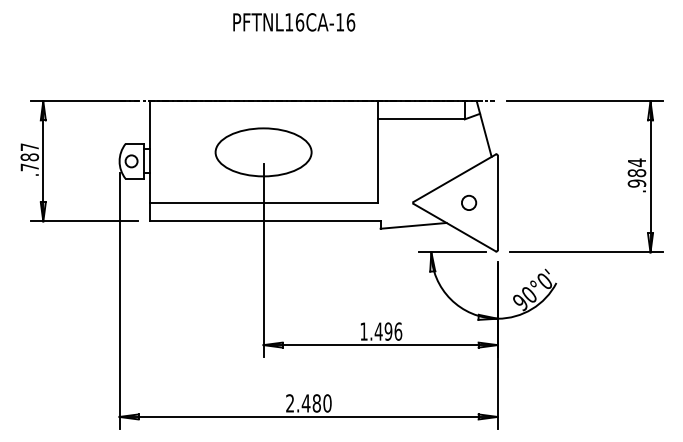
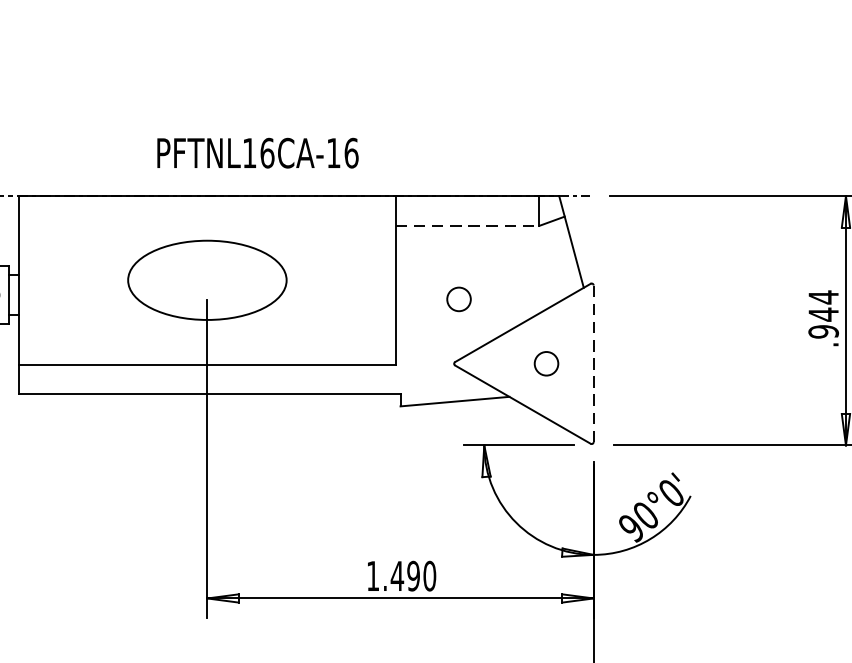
text: (294, 22) -> (258, 153), moved
line: (421, 119) -> (467, 226), solid -> dashed
circle: (416, 163) -> (459, 298), added
text: (636, 172) -> (822, 313), .984 -> .944
line: (497, 203) -> (593, 364), solid -> dashed
text: (398, 331) -> (430, 575), 1.496 -> 1.490

